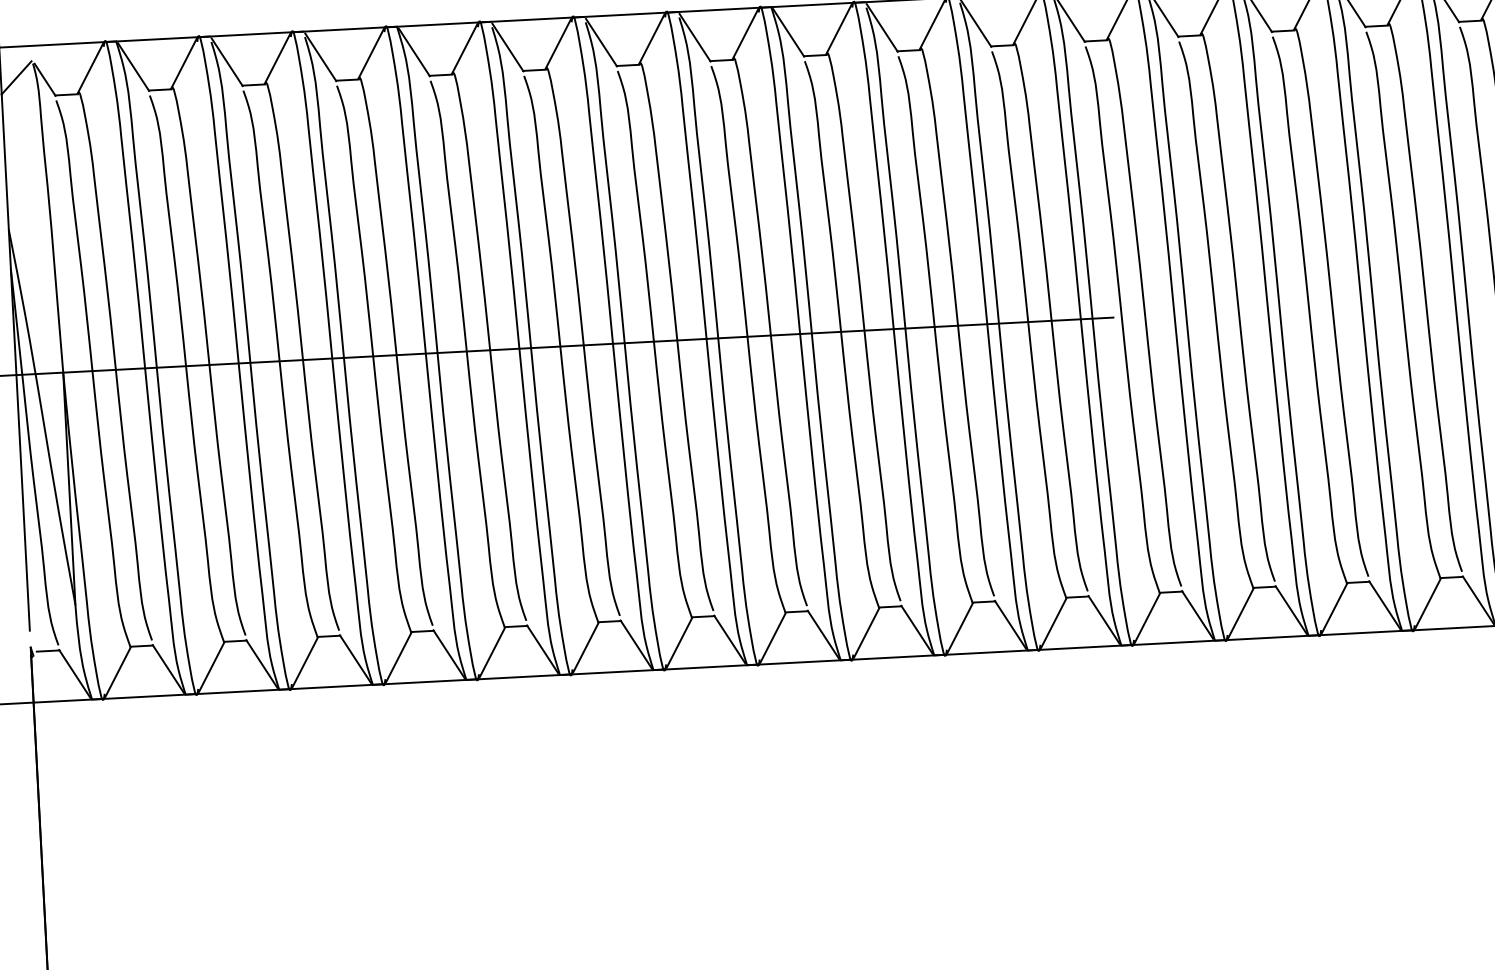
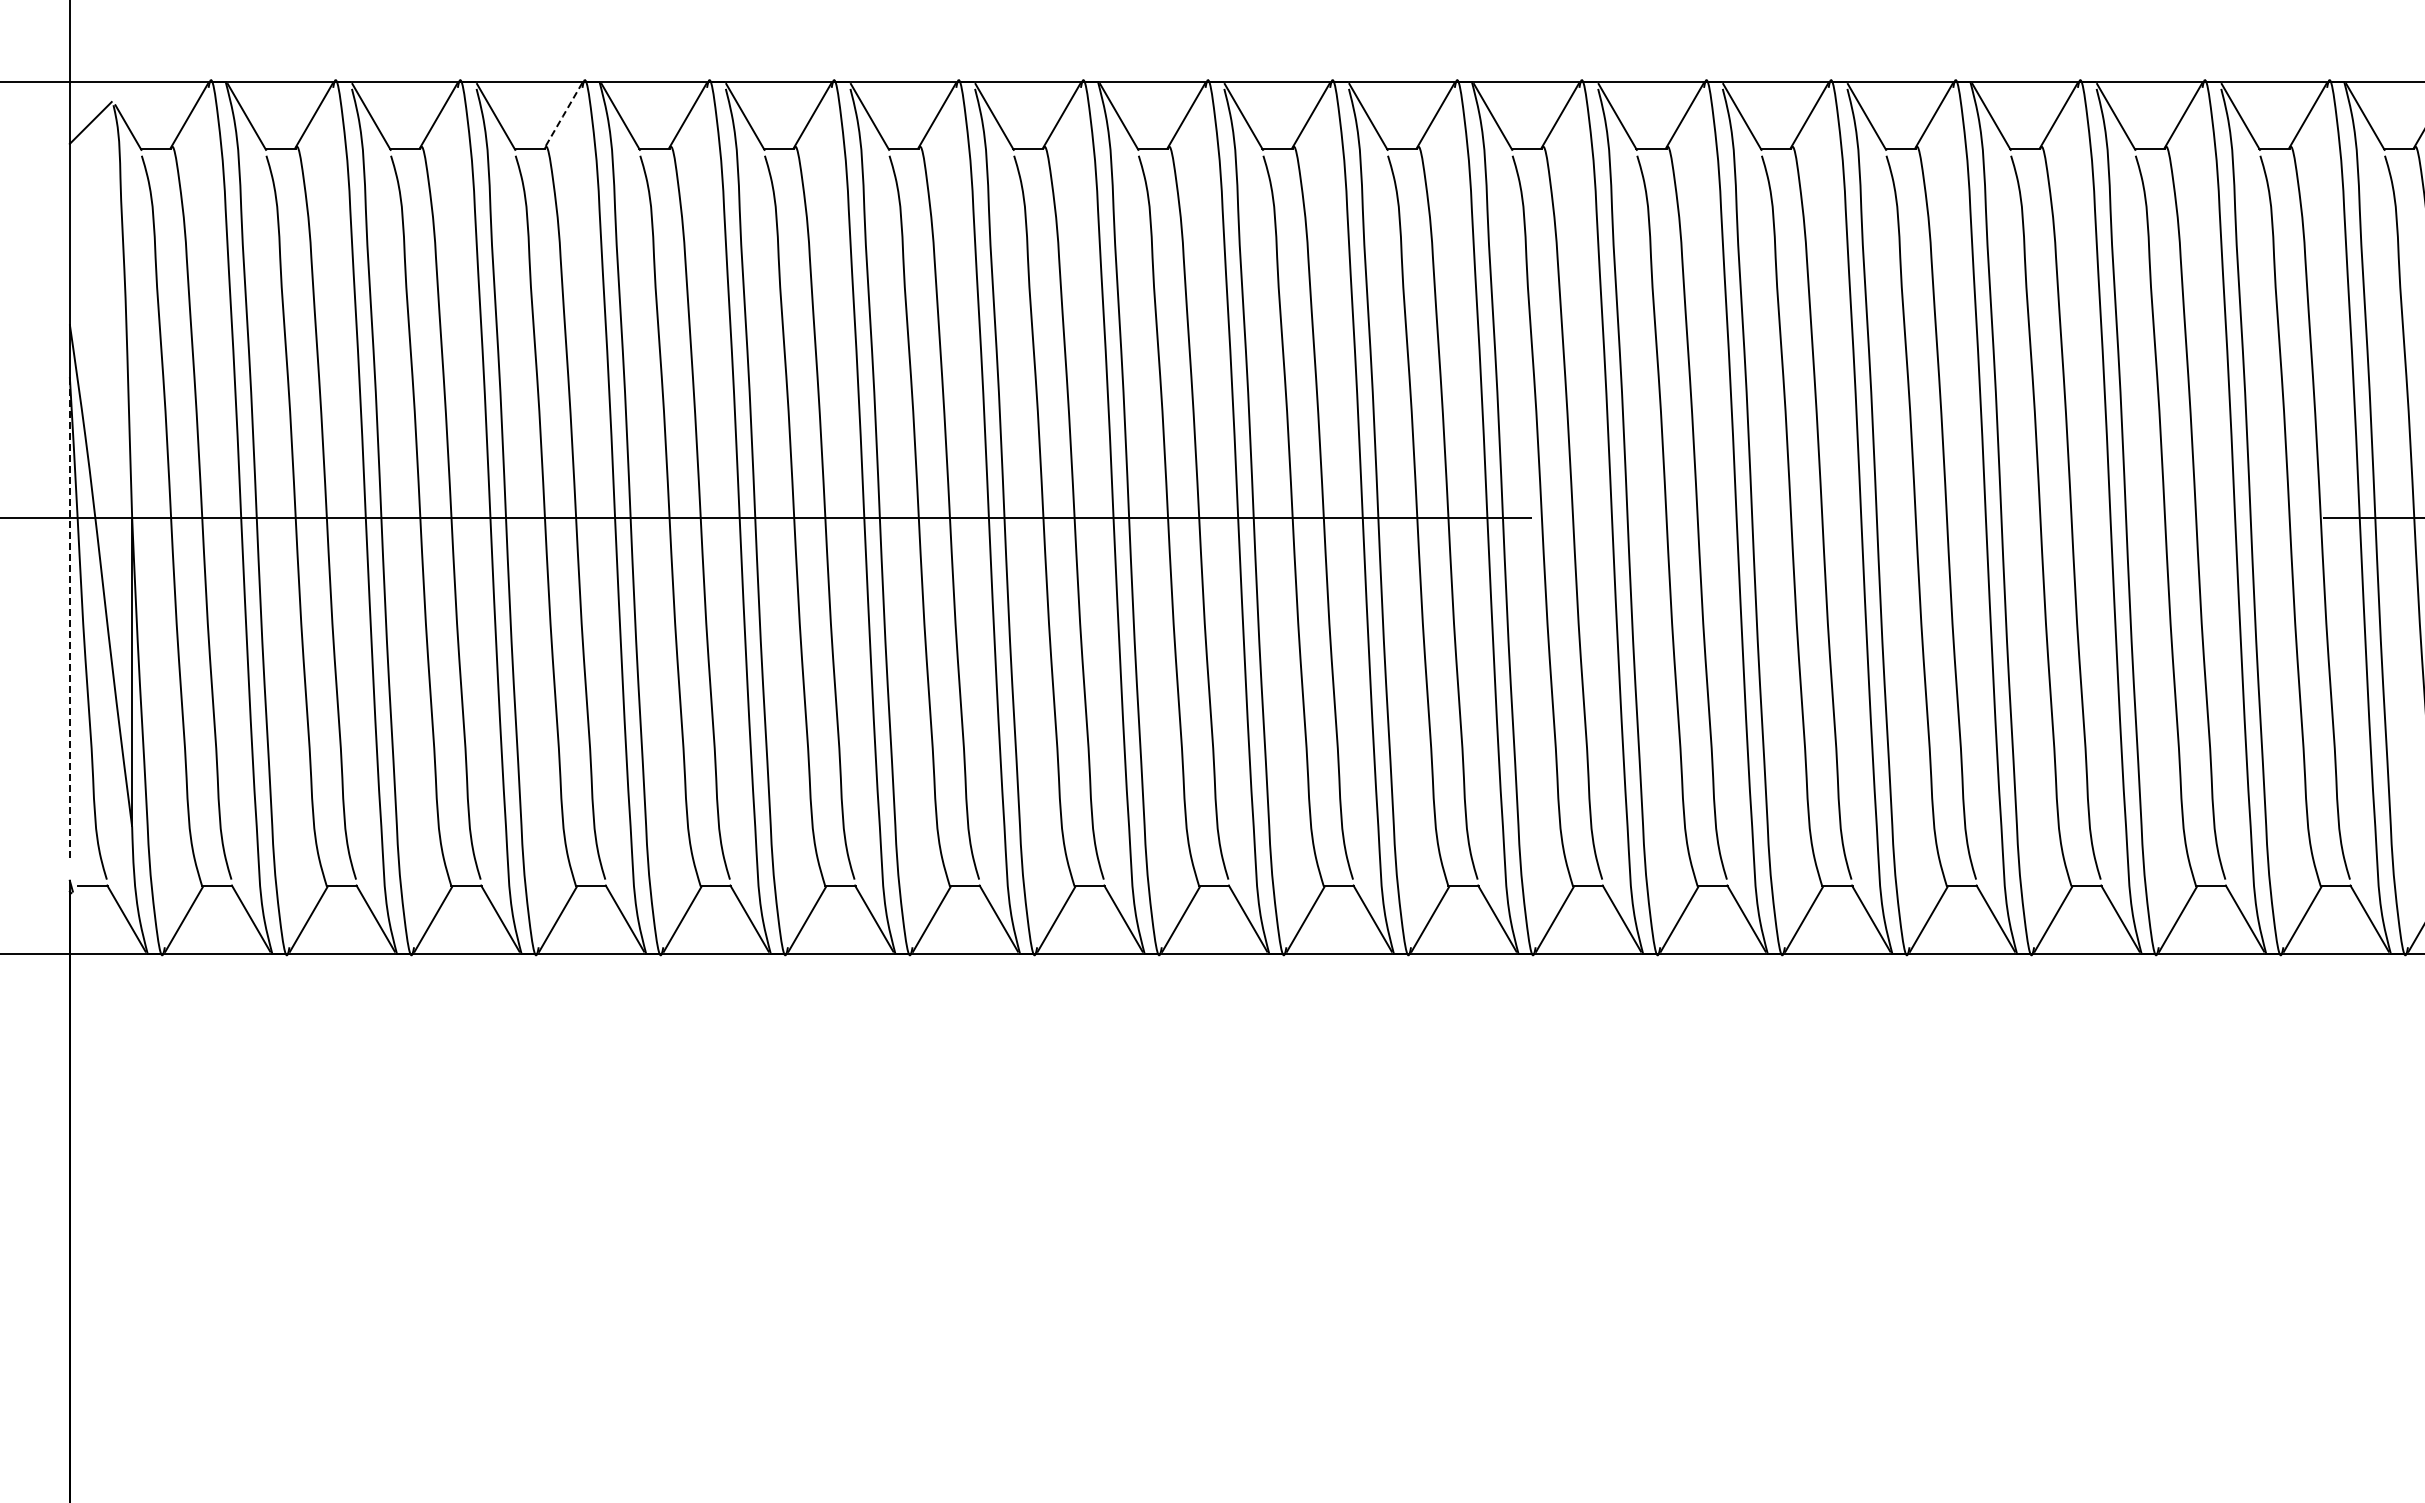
line: (370, 54) -> (562, 116), solid -> dashed
line: (20, 449) -> (69, 617), solid -> dashed

